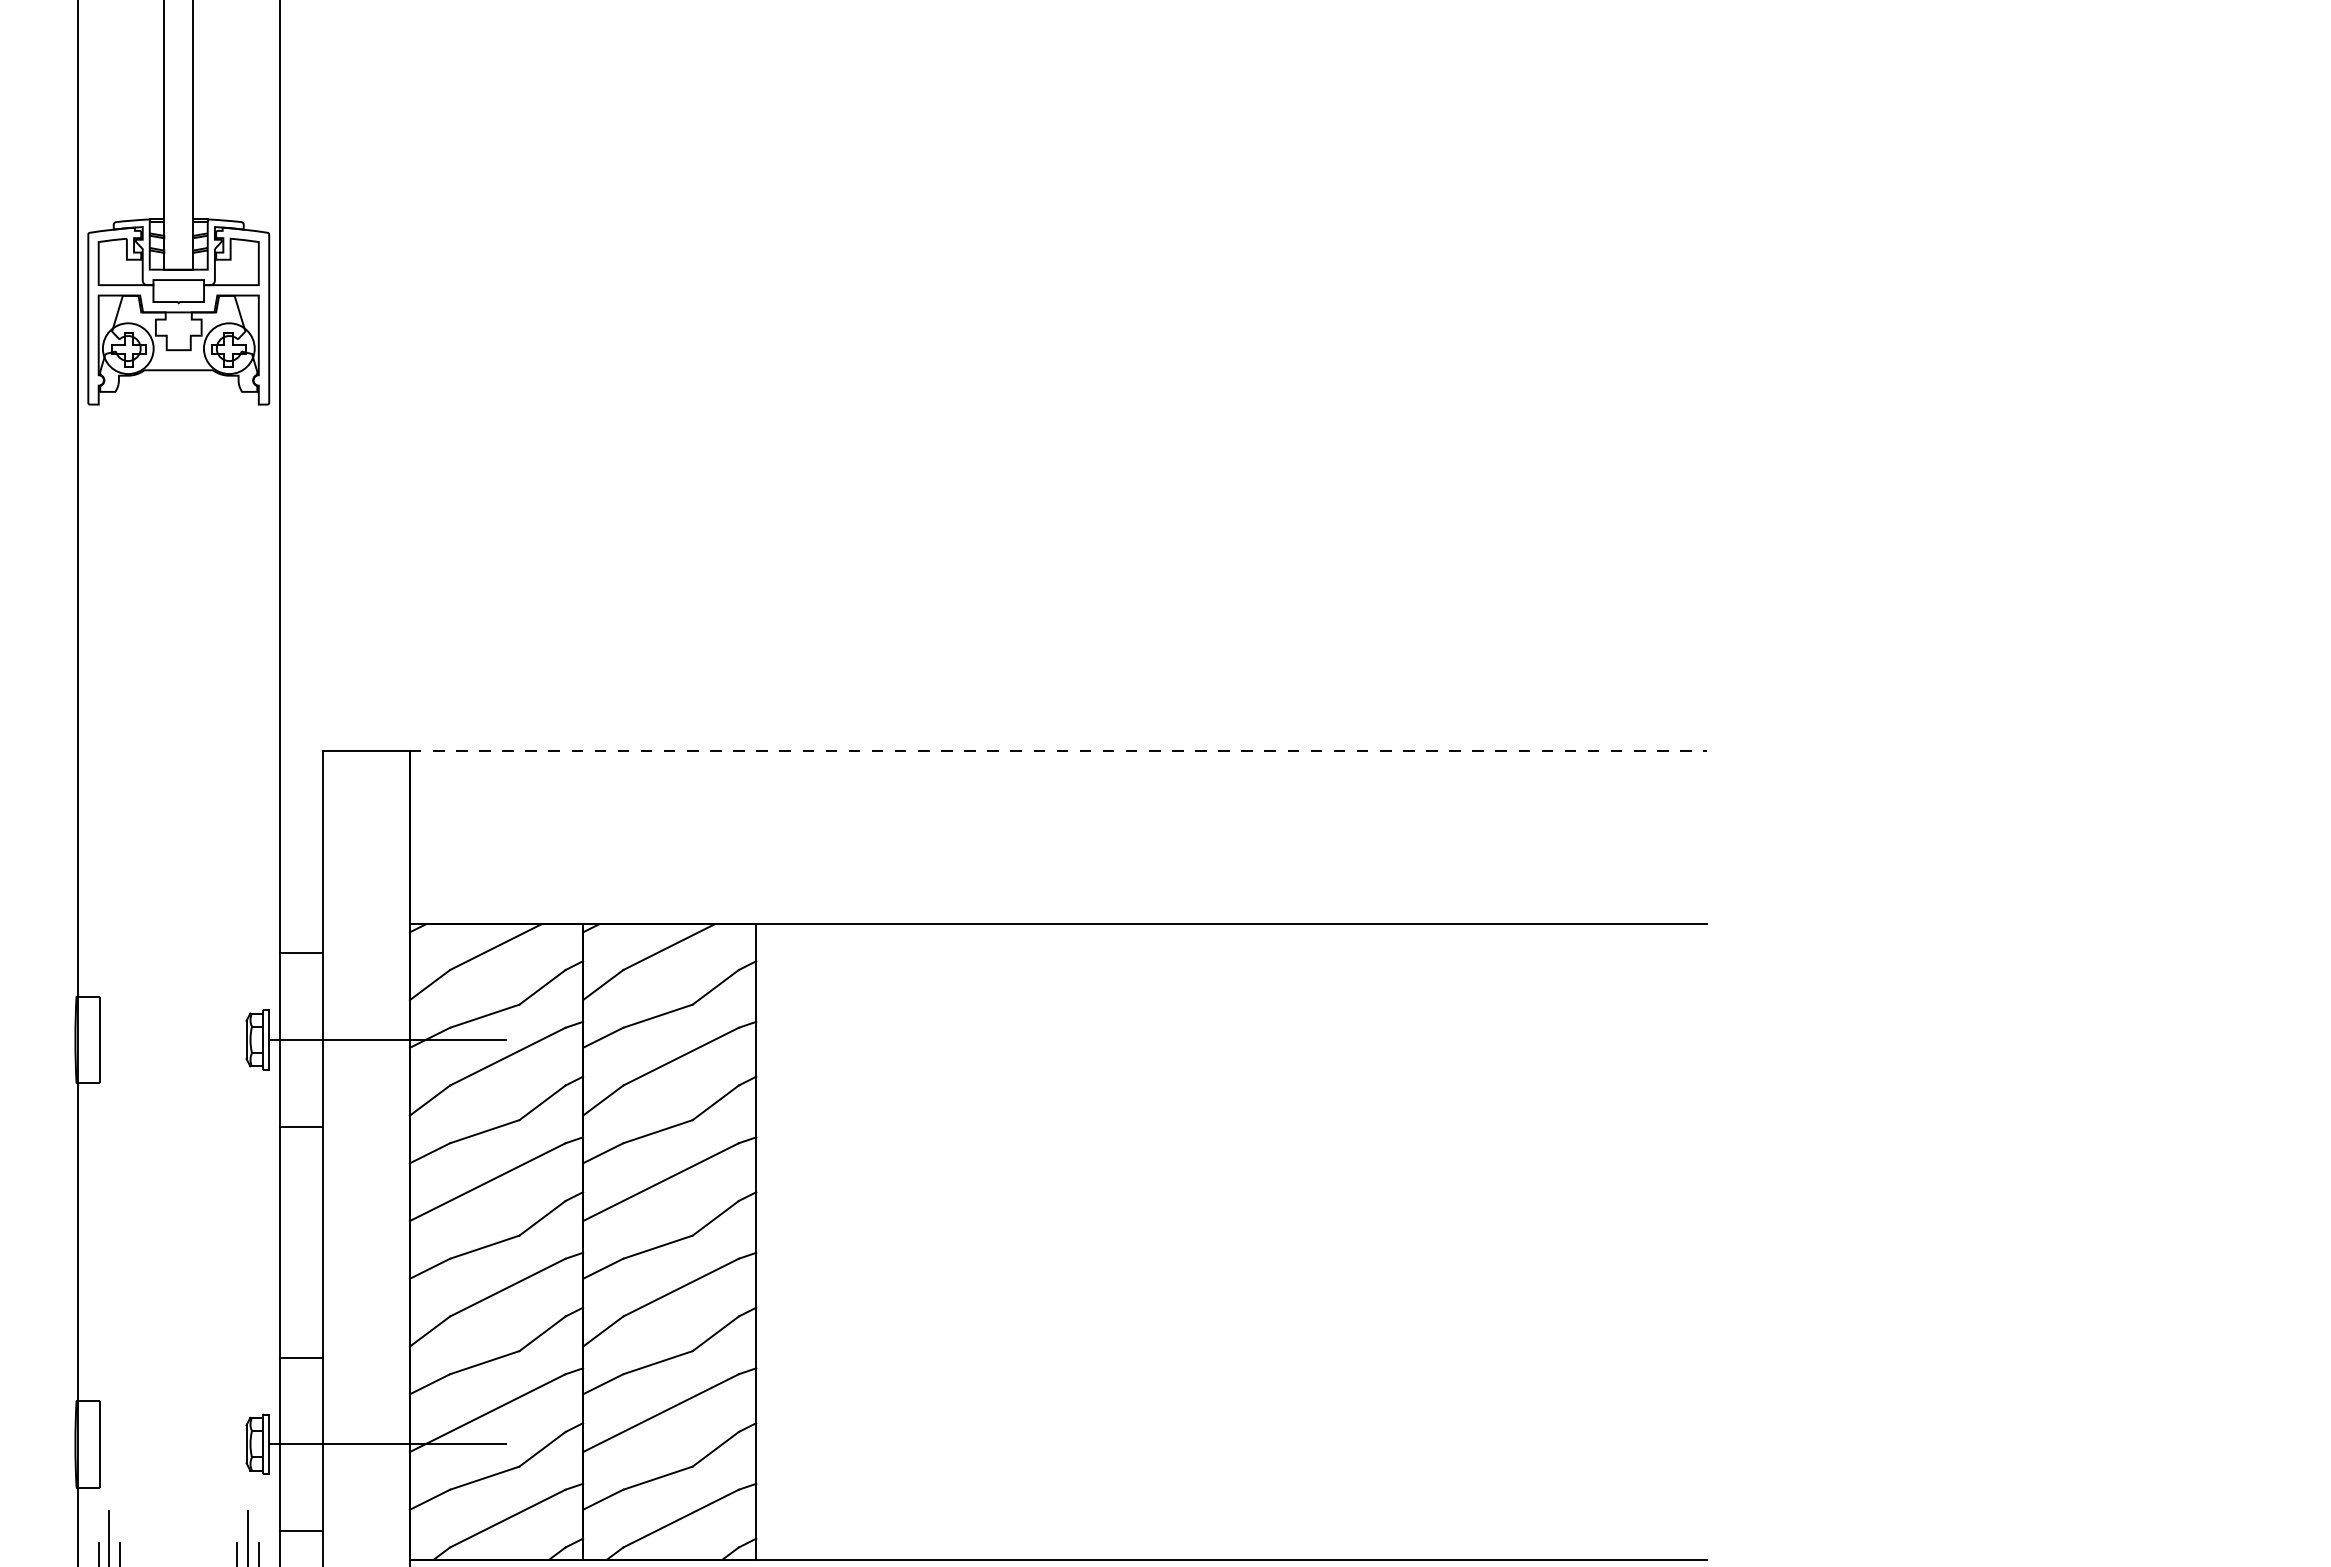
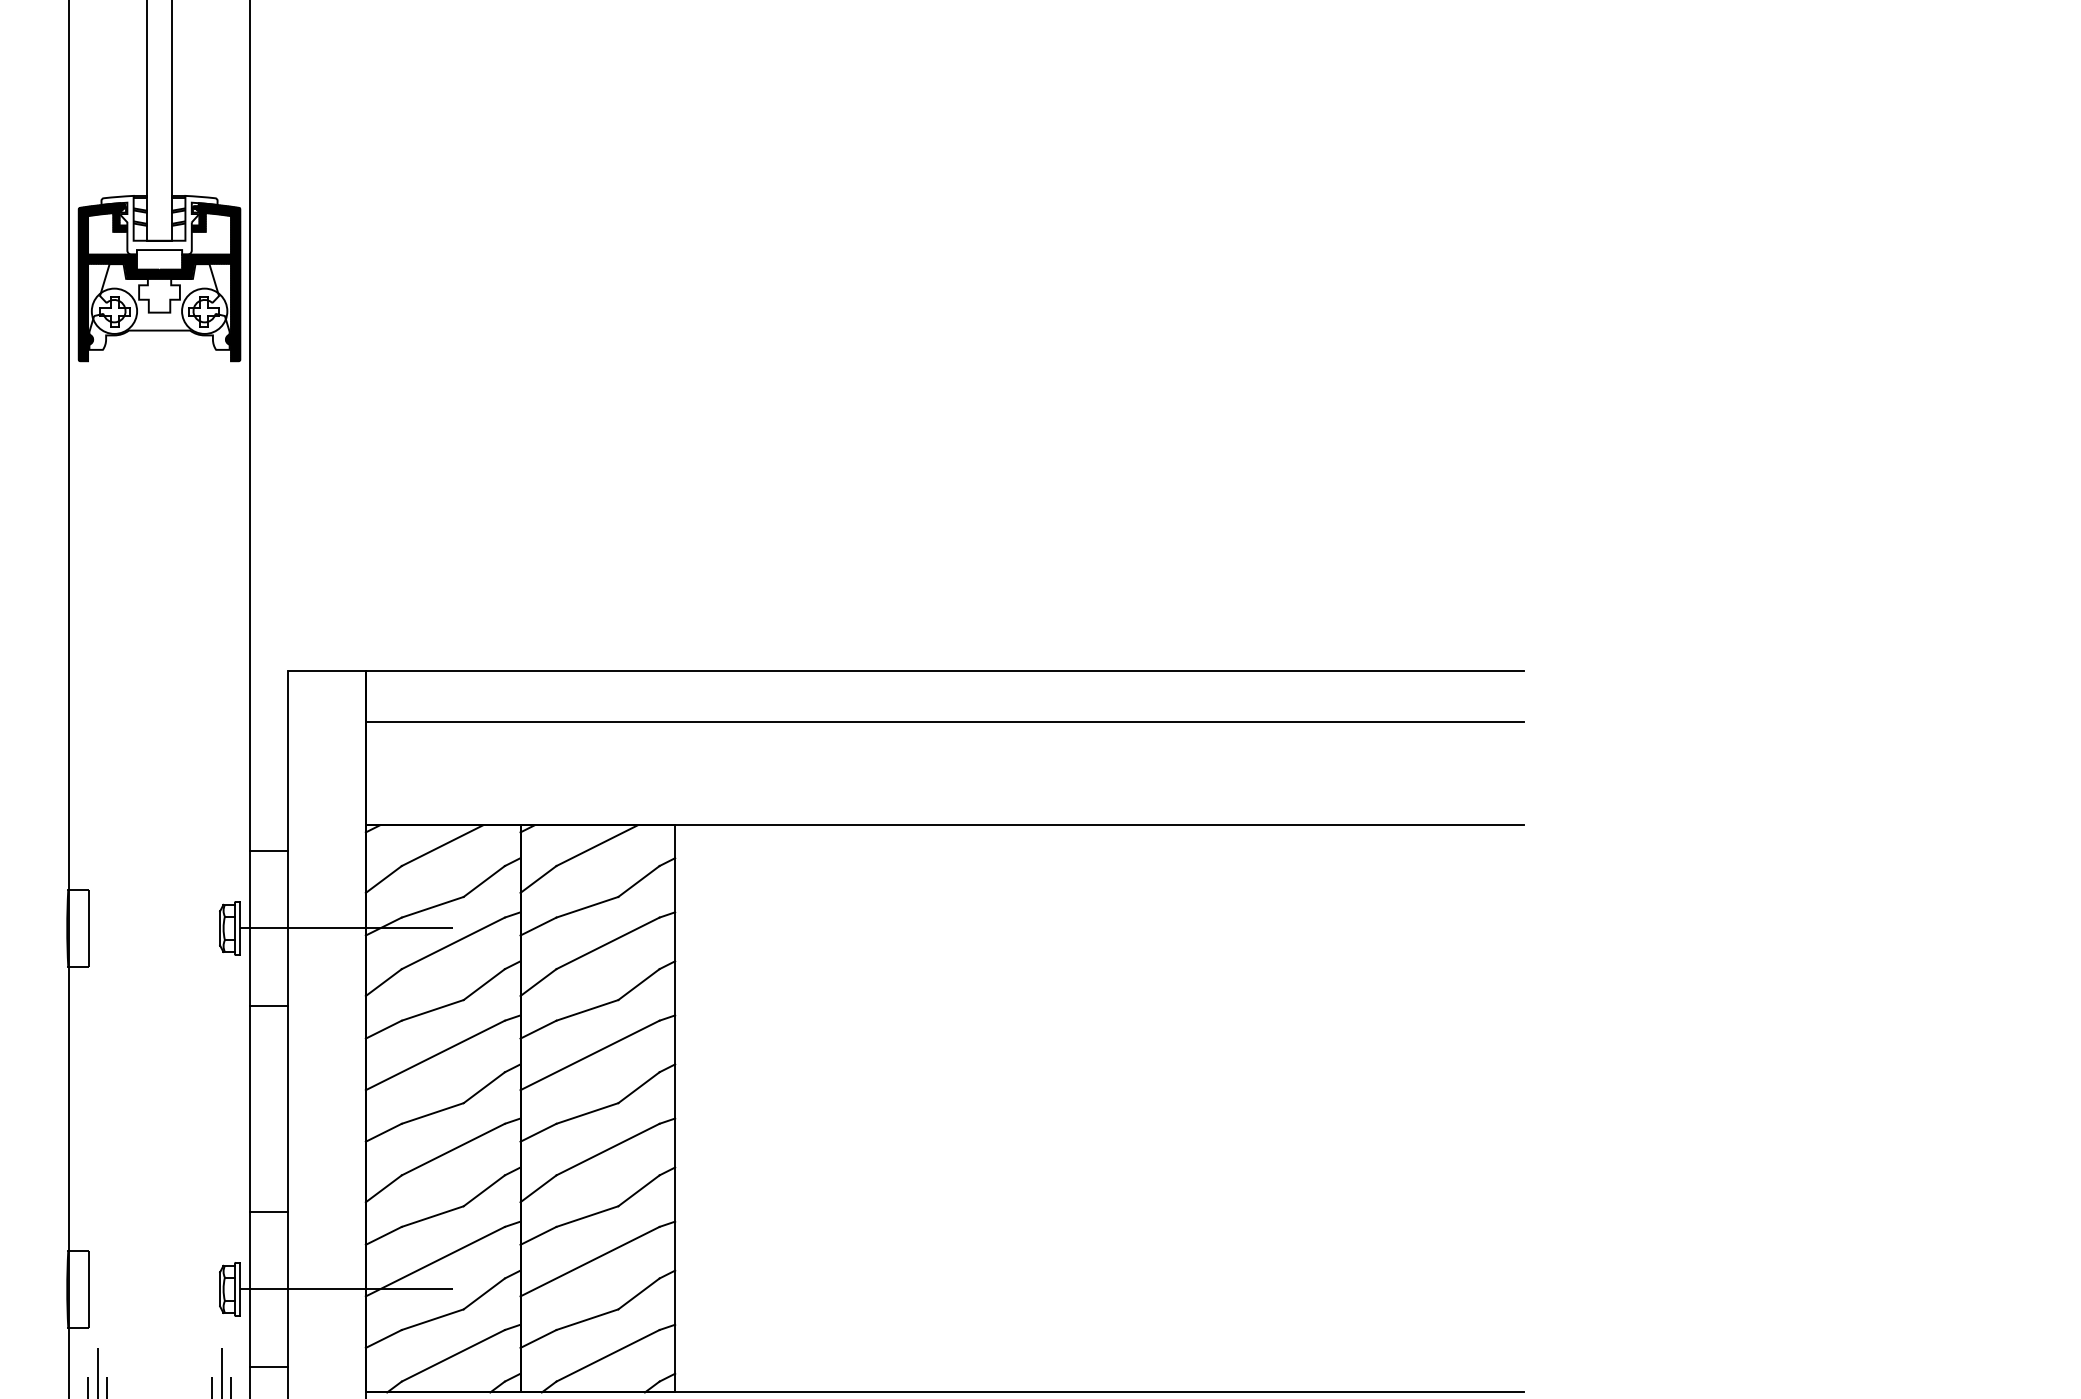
hatch: (178, 315) -> (159, 281), added
line: (1058, 751) -> (944, 670), dashed -> solid
line: (1057, 808) -> (944, 721), added

